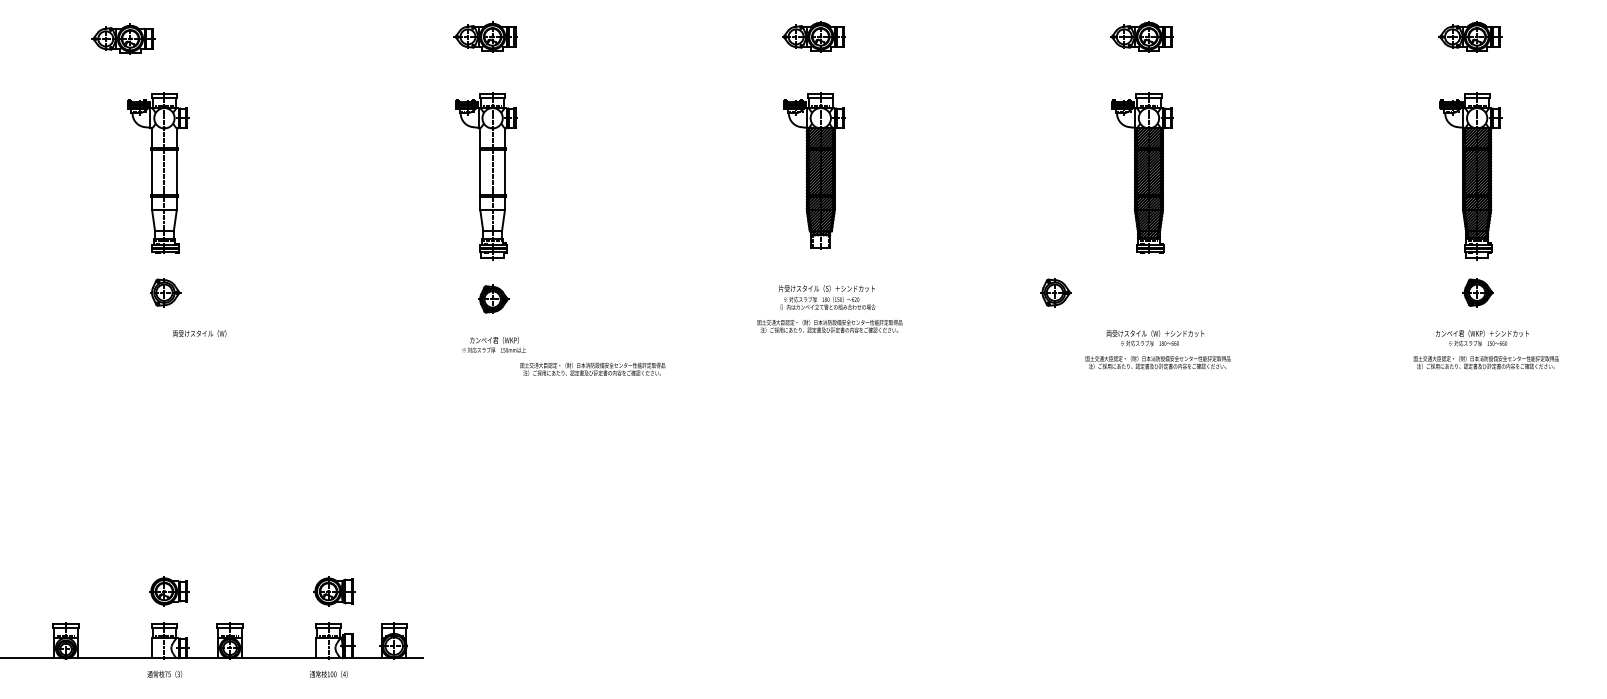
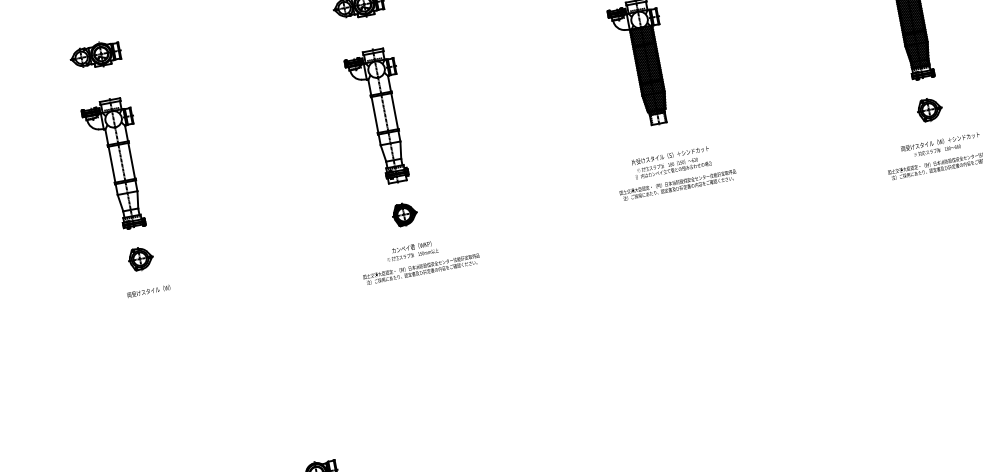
part: (123, 38) -> (95, 54), moved
part: (1055, 292) -> (929, 109), moved
text: (199, 333) -> (148, 291), moved
text: (592, 368) -> (421, 268), moved

